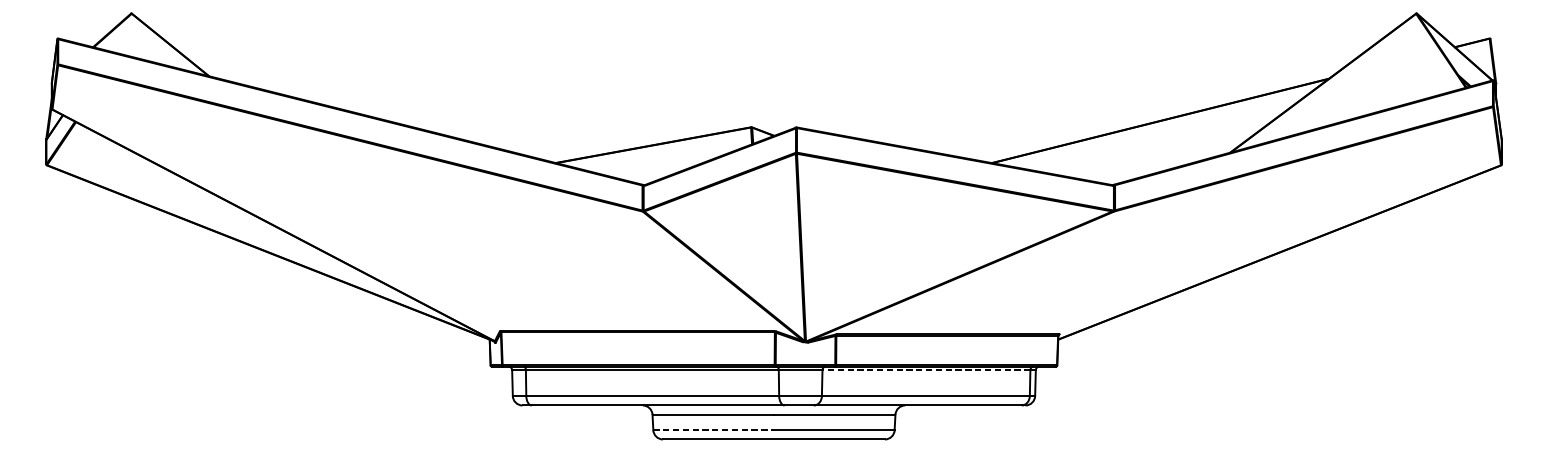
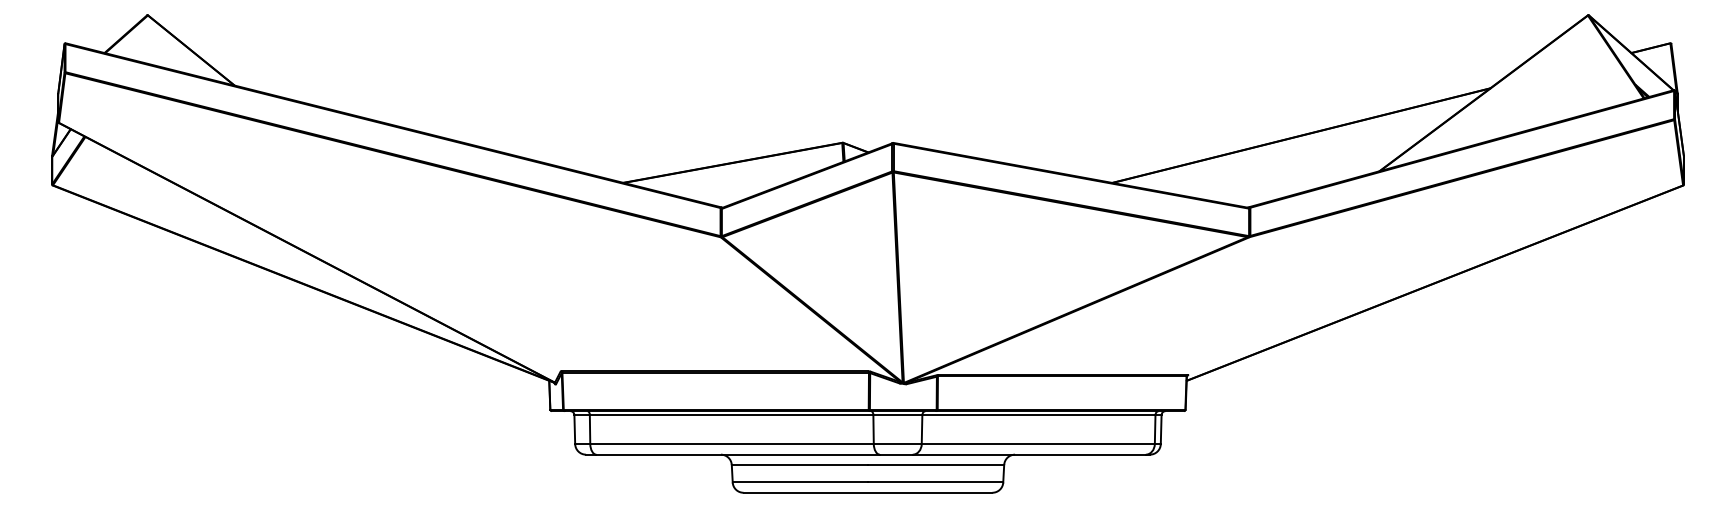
line: (926, 370) -> (1038, 415), dashed -> solid
line: (713, 430) -> (800, 482), dashed -> solid

